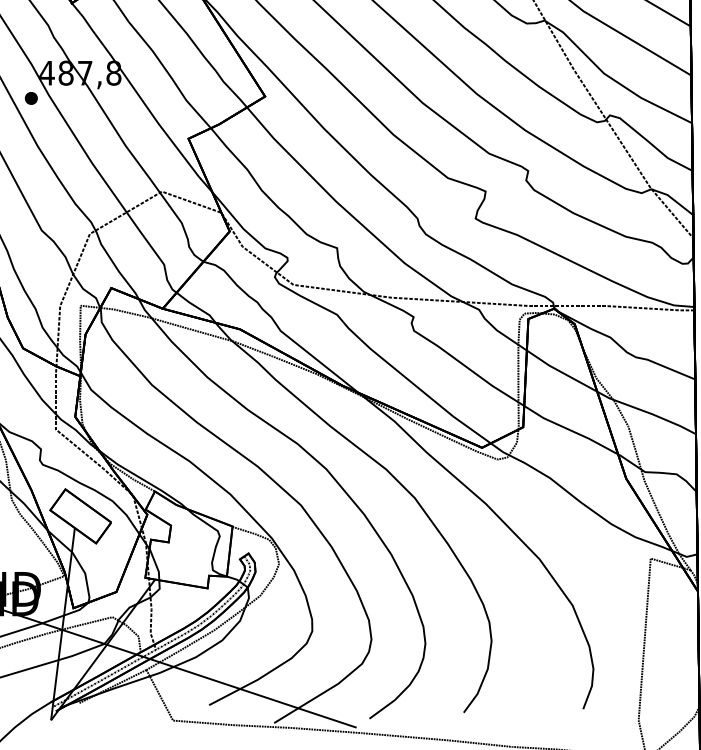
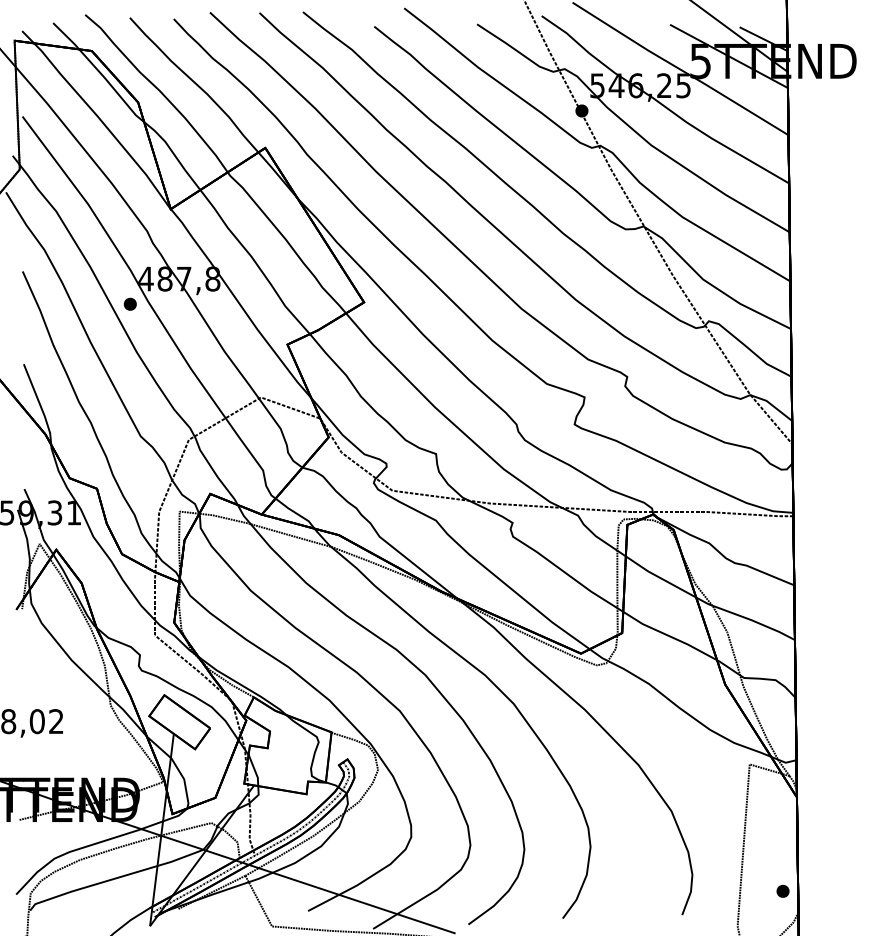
part: (683, 685) -> (782, 891), added

